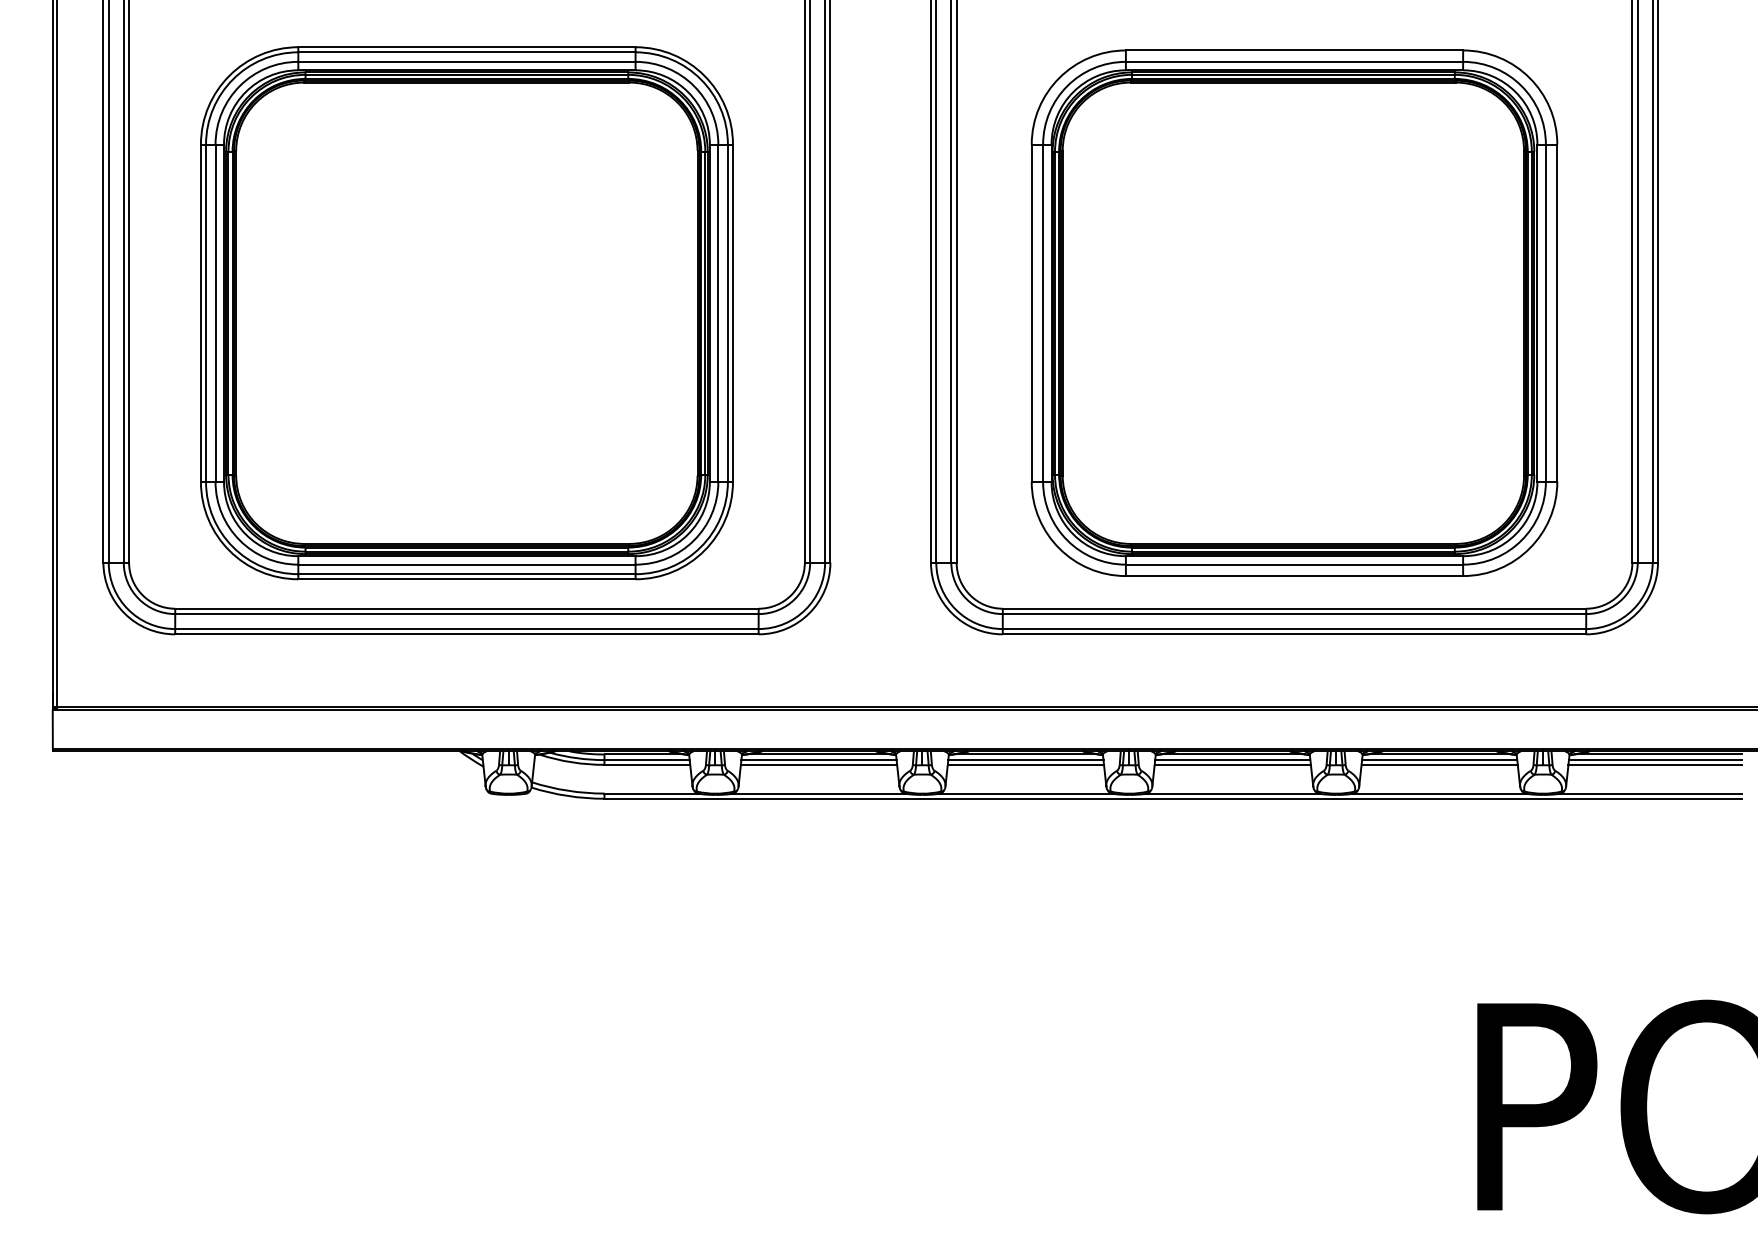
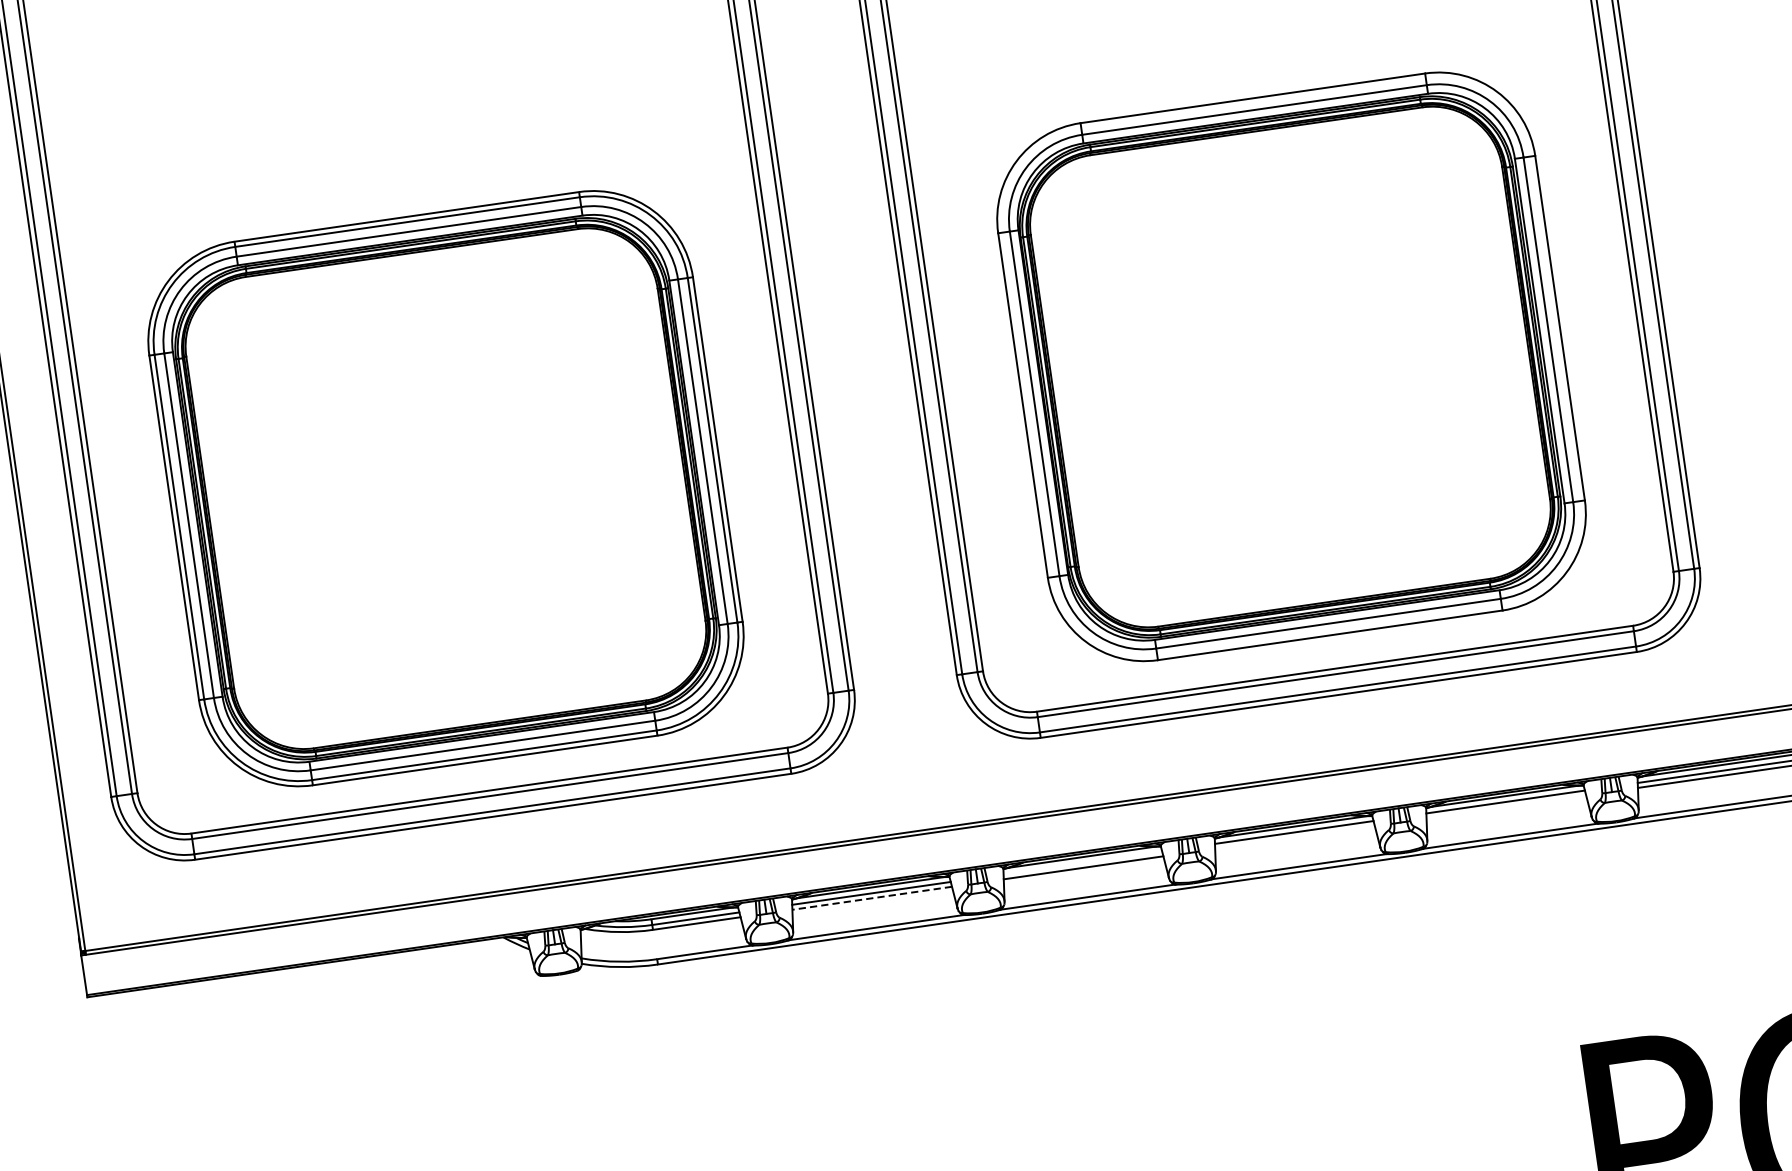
line: (1025, 760) -> (1082, 863), removed
line: (818, 764) -> (871, 897), solid -> dashed
line: (1232, 764) -> (1294, 837), removed
line: (1439, 764) -> (1506, 806), removed

